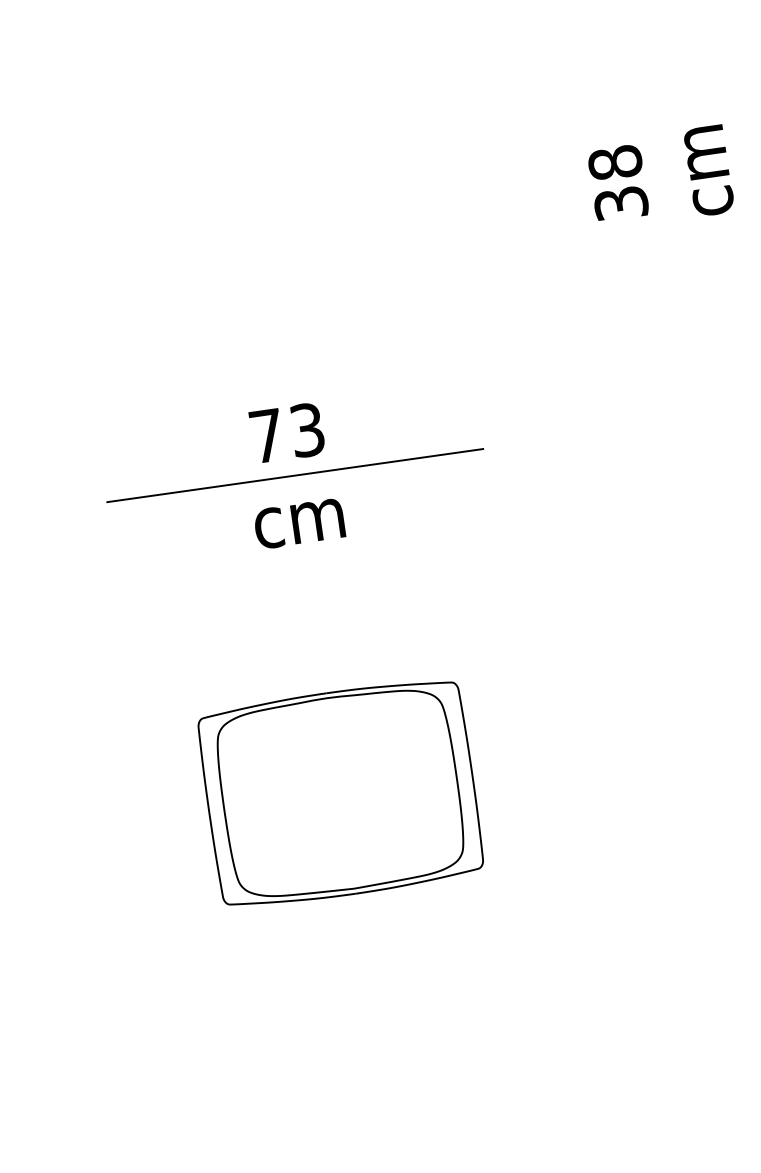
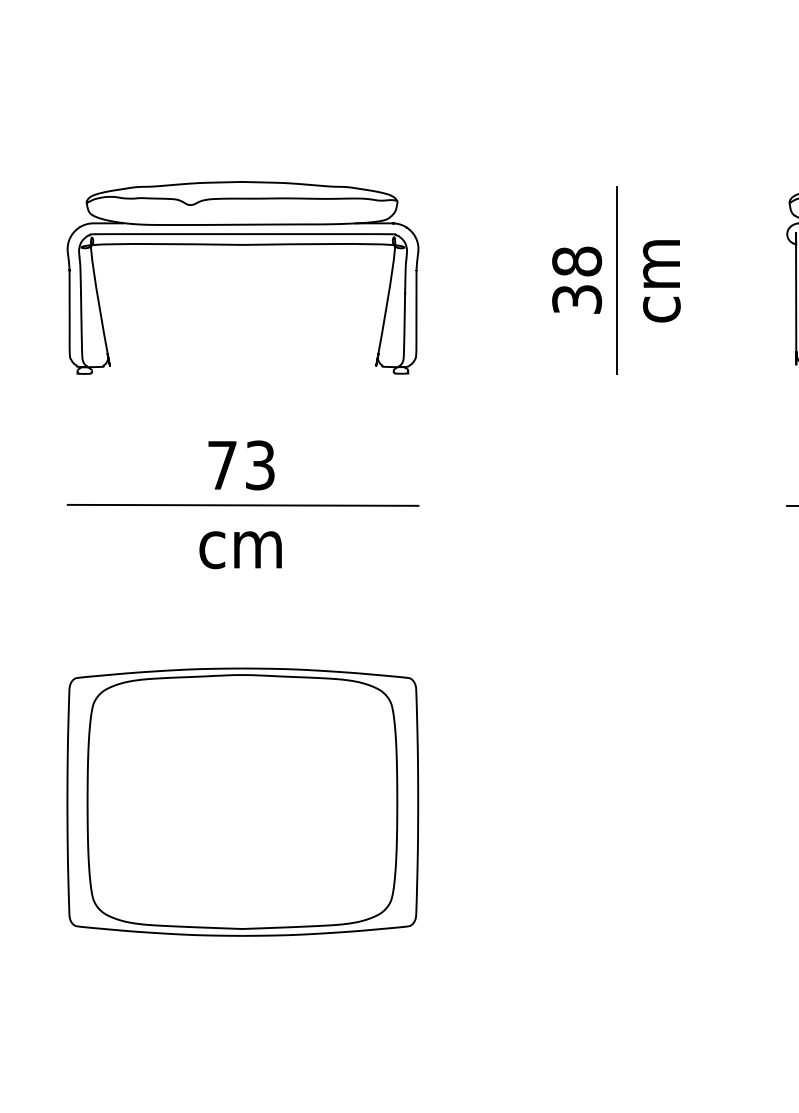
line: (661, 176) -> (617, 280), added
part: (254, 197) -> (242, 245), added
part: (340, 792) -> (242, 801), size x1.43

